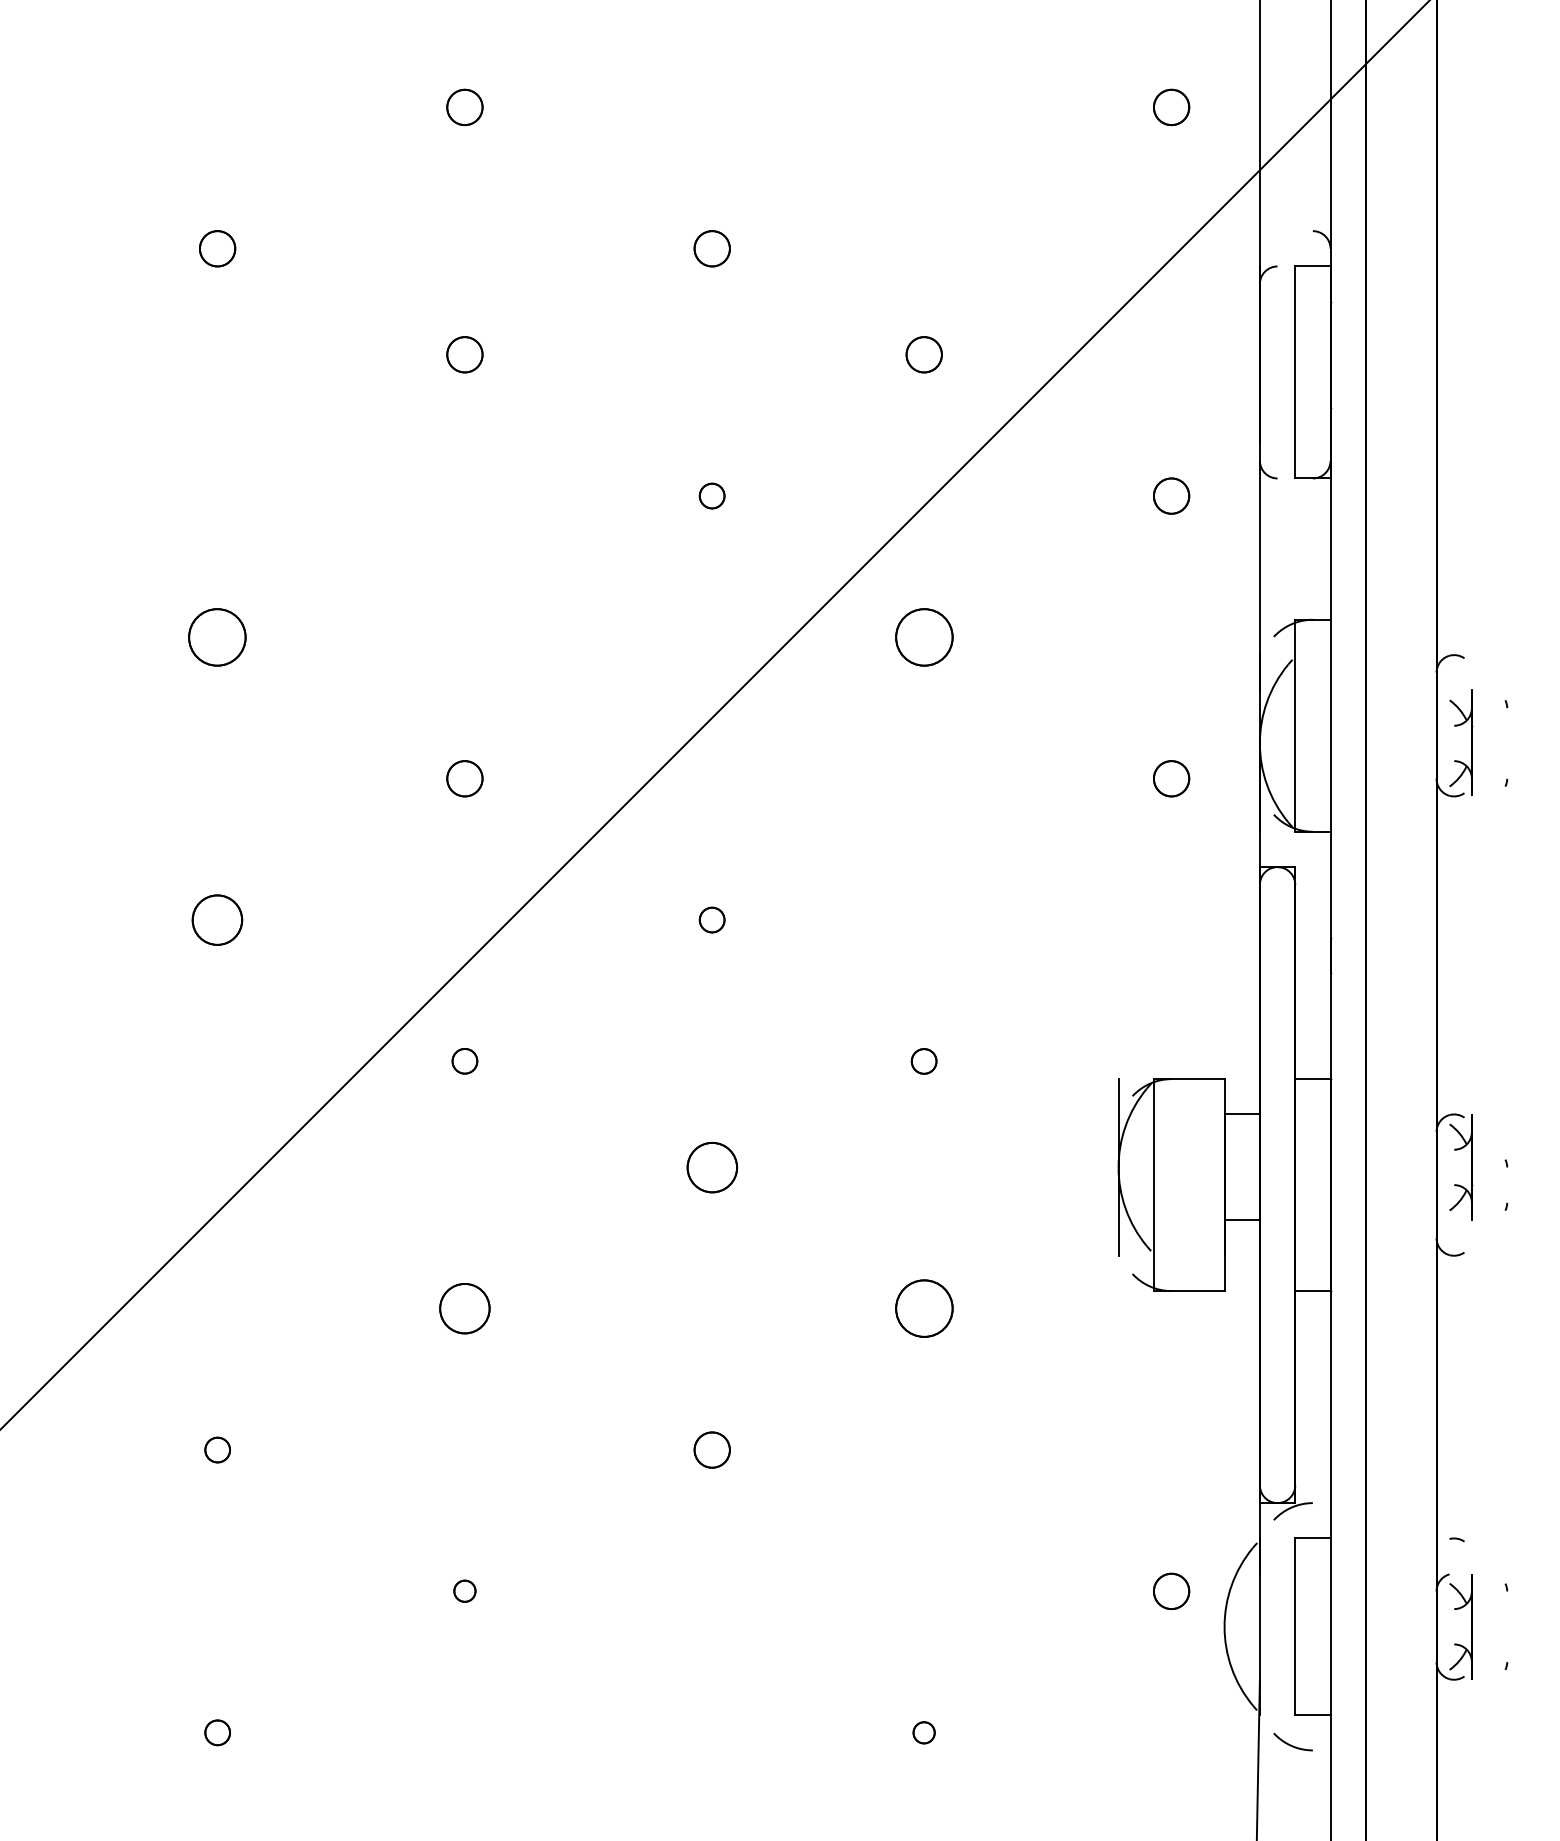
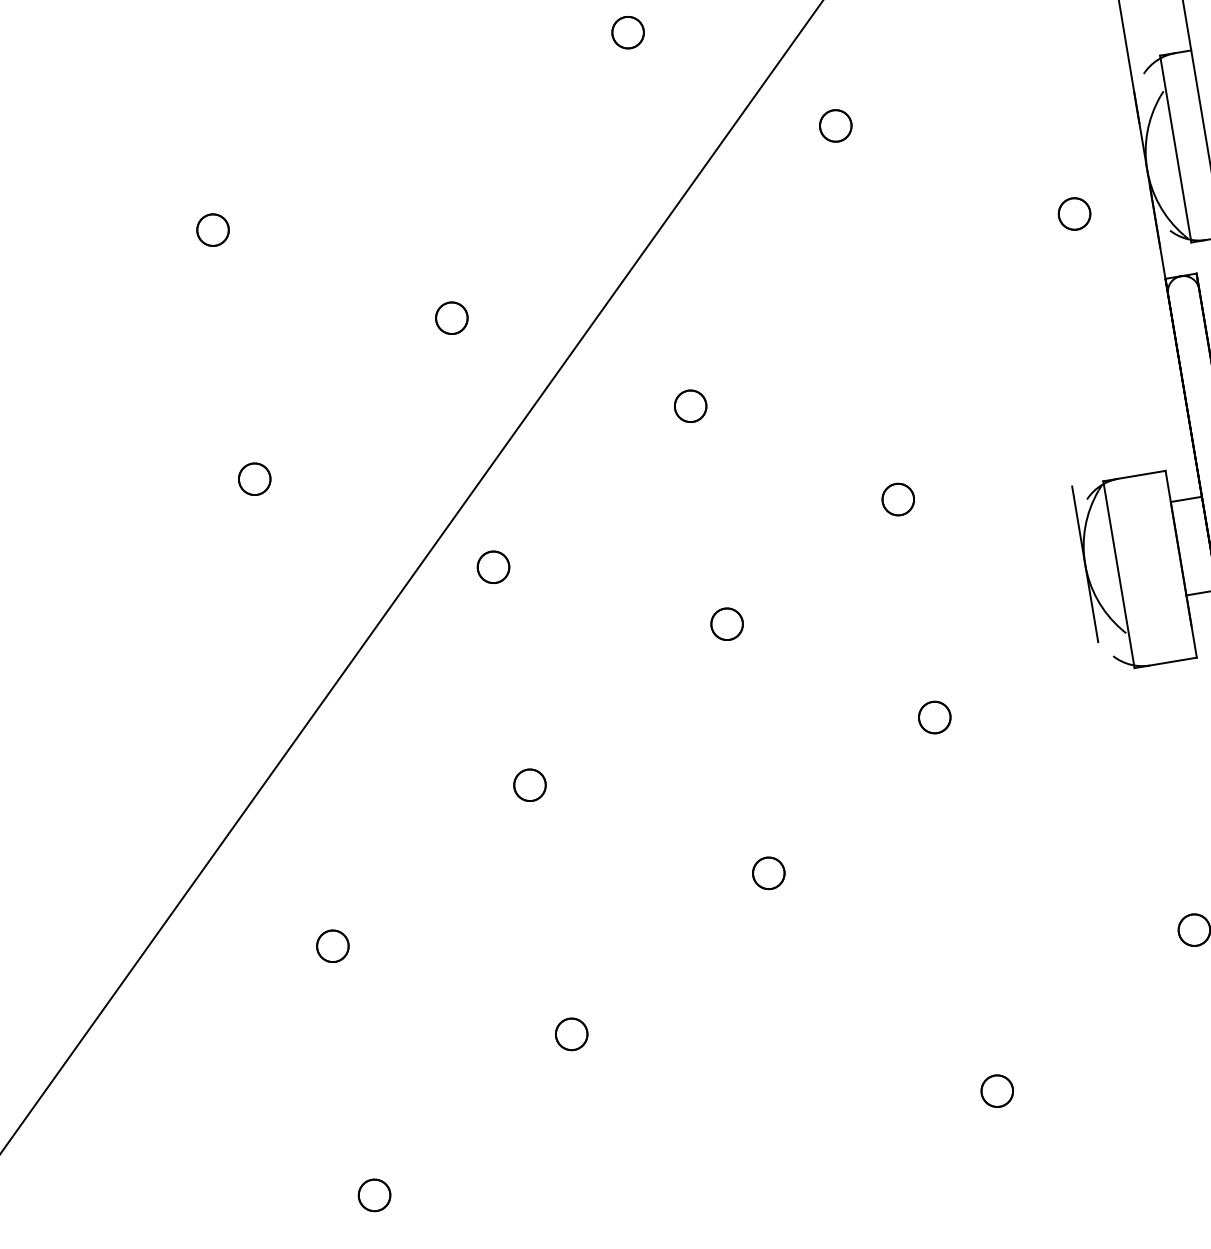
part: (711, 495) -> (627, 32), size x1.43
part: (217, 637) -> (212, 230), size x0.62
part: (923, 637) -> (835, 126), size x0.62
part: (217, 919) -> (254, 478), size x0.71
part: (711, 919) -> (689, 405), size x1.43
part: (464, 1060) -> (493, 566), size x1.43
part: (923, 1061) -> (897, 499), size x1.43
part: (711, 1166) -> (726, 623), size x0.71
part: (464, 1308) -> (529, 785), size x0.71
part: (923, 1308) -> (934, 717), size x0.62
part: (217, 1449) -> (332, 945), size x1.43
part: (464, 1590) -> (571, 1033), size x1.67
part: (217, 1732) -> (374, 1195), size x1.43
part: (923, 1732) -> (996, 1091), size x1.67

